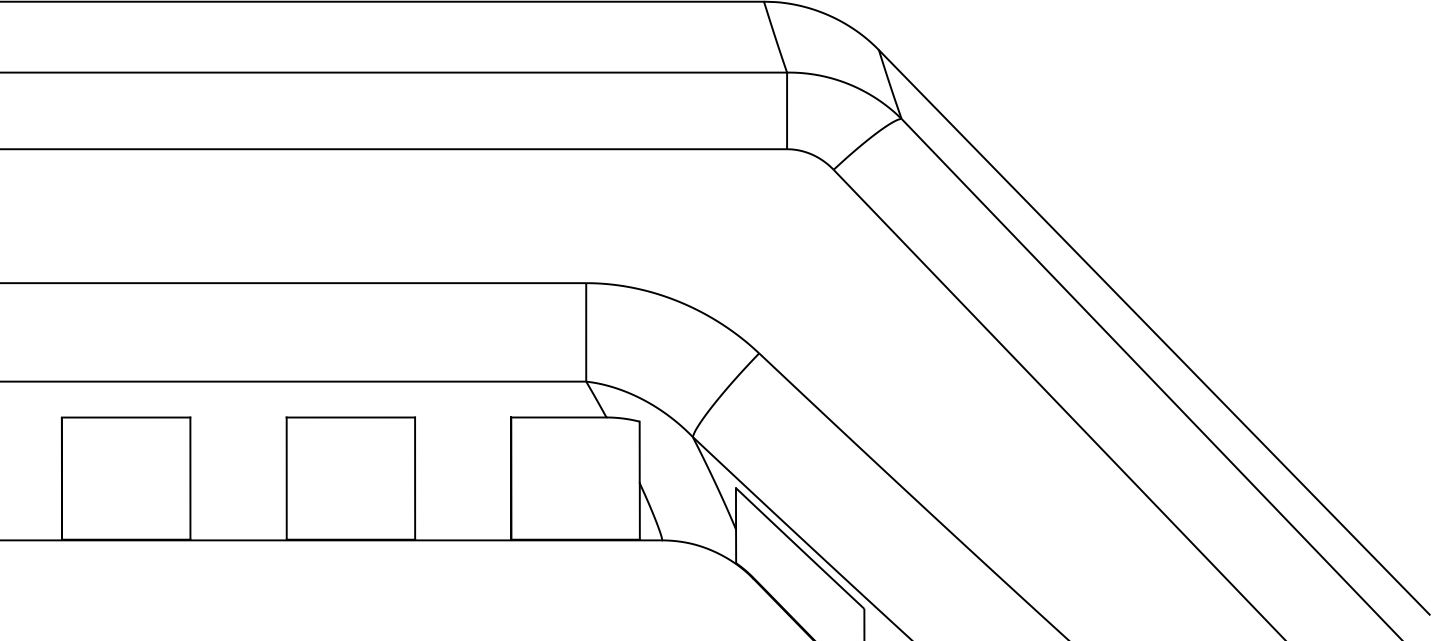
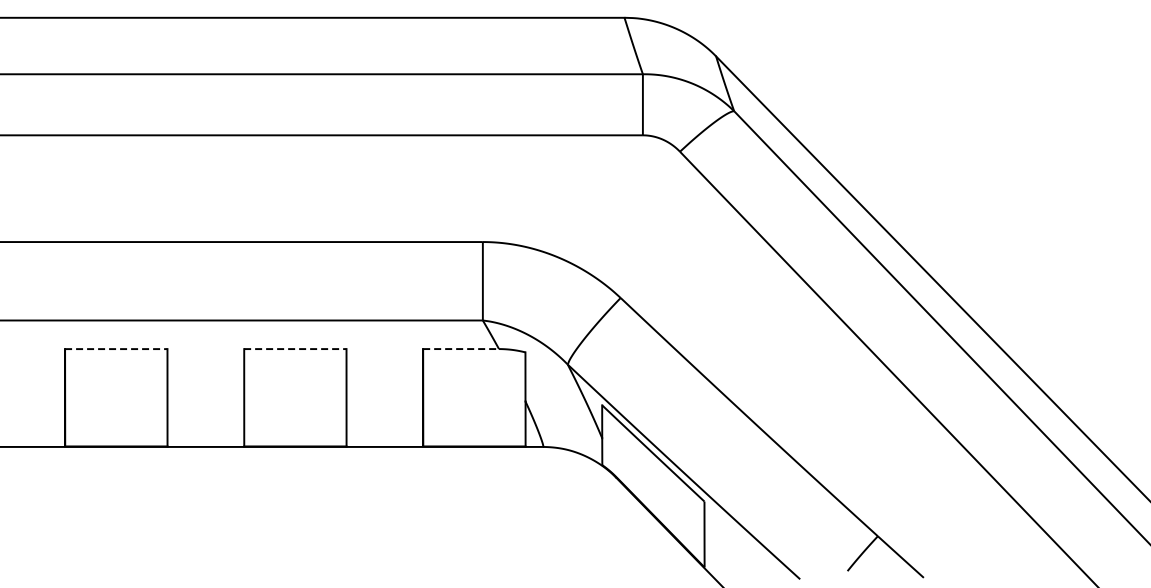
line: (126, 418) -> (116, 349), solid -> dashed
line: (351, 418) -> (295, 349), solid -> dashed
line: (559, 418) -> (461, 349), solid -> dashed

